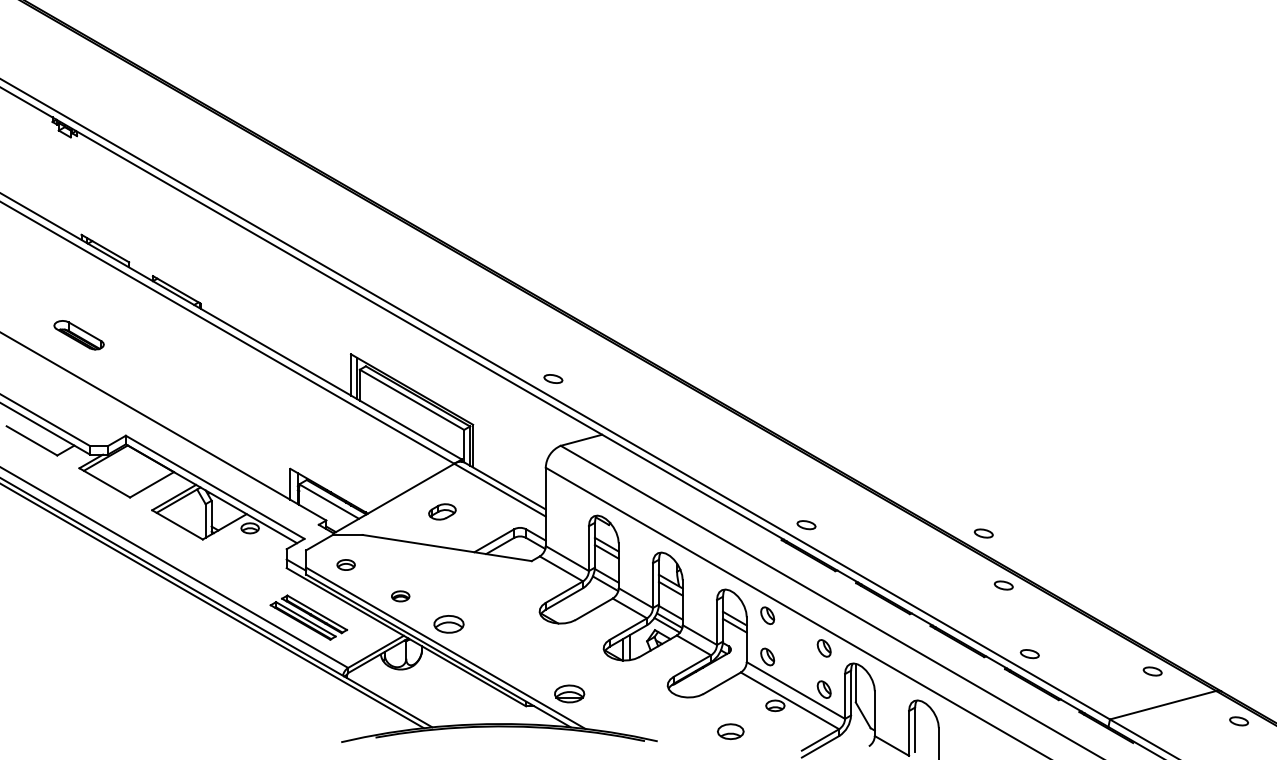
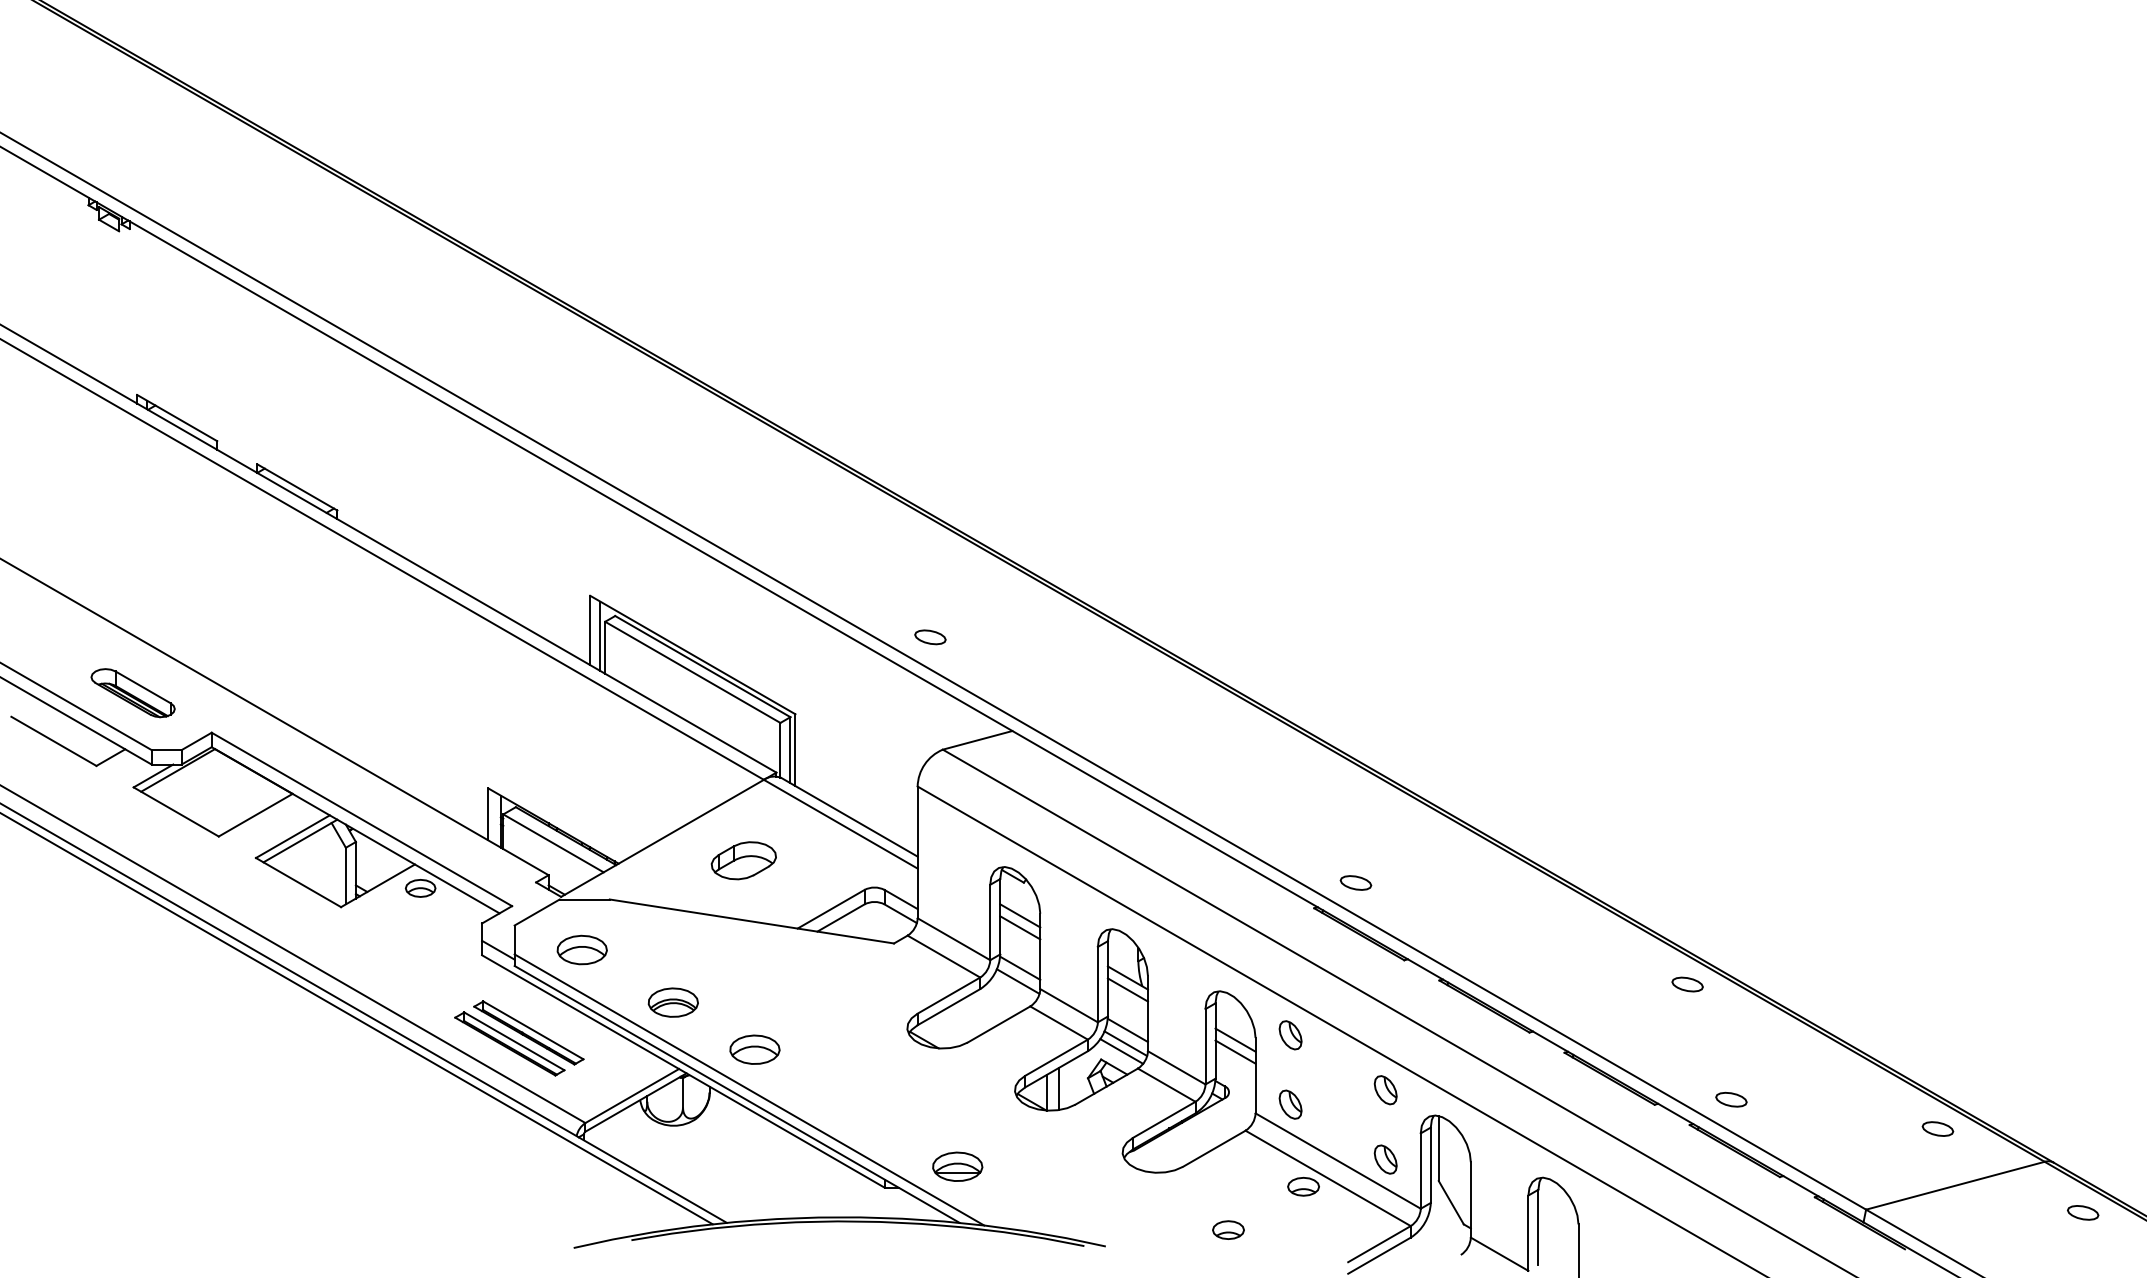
part: (78, 335) -> (132, 693), moved
part: (442, 511) -> (744, 860), size x1.43
part: (983, 533) -> (1653, 897), removed
part: (345, 564) -> (580, 949), size x1.67
part: (400, 596) -> (673, 1002), size x1.67
part: (730, 731) -> (1228, 1229), size x0.71

